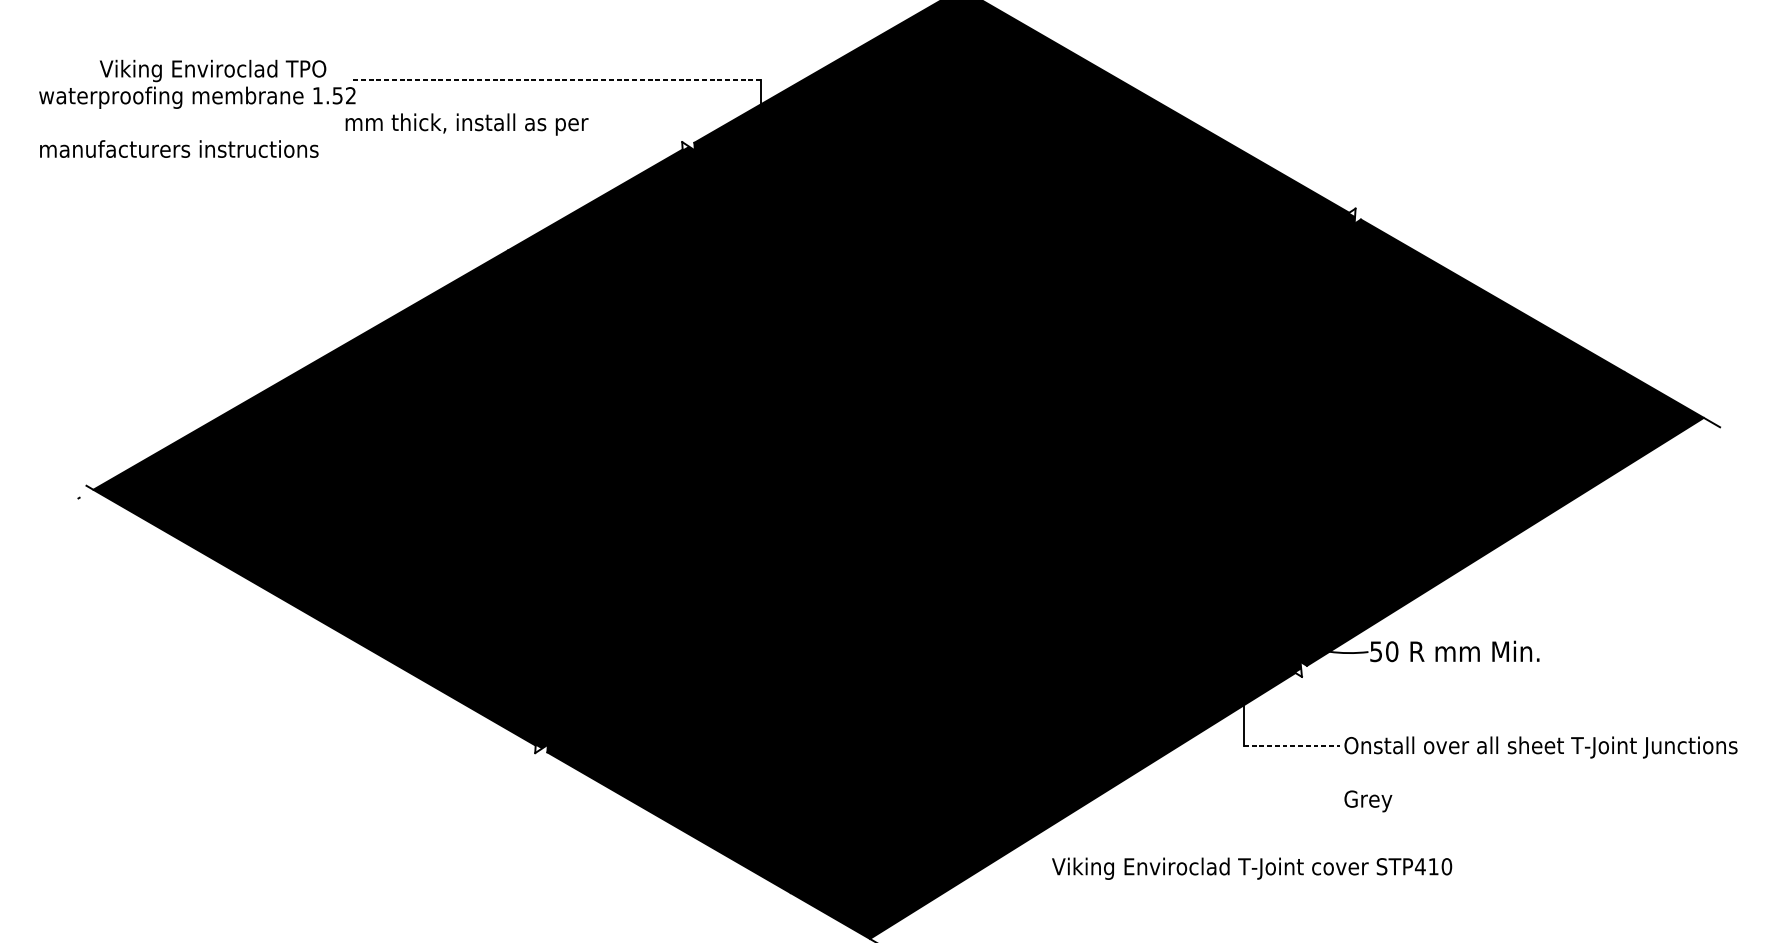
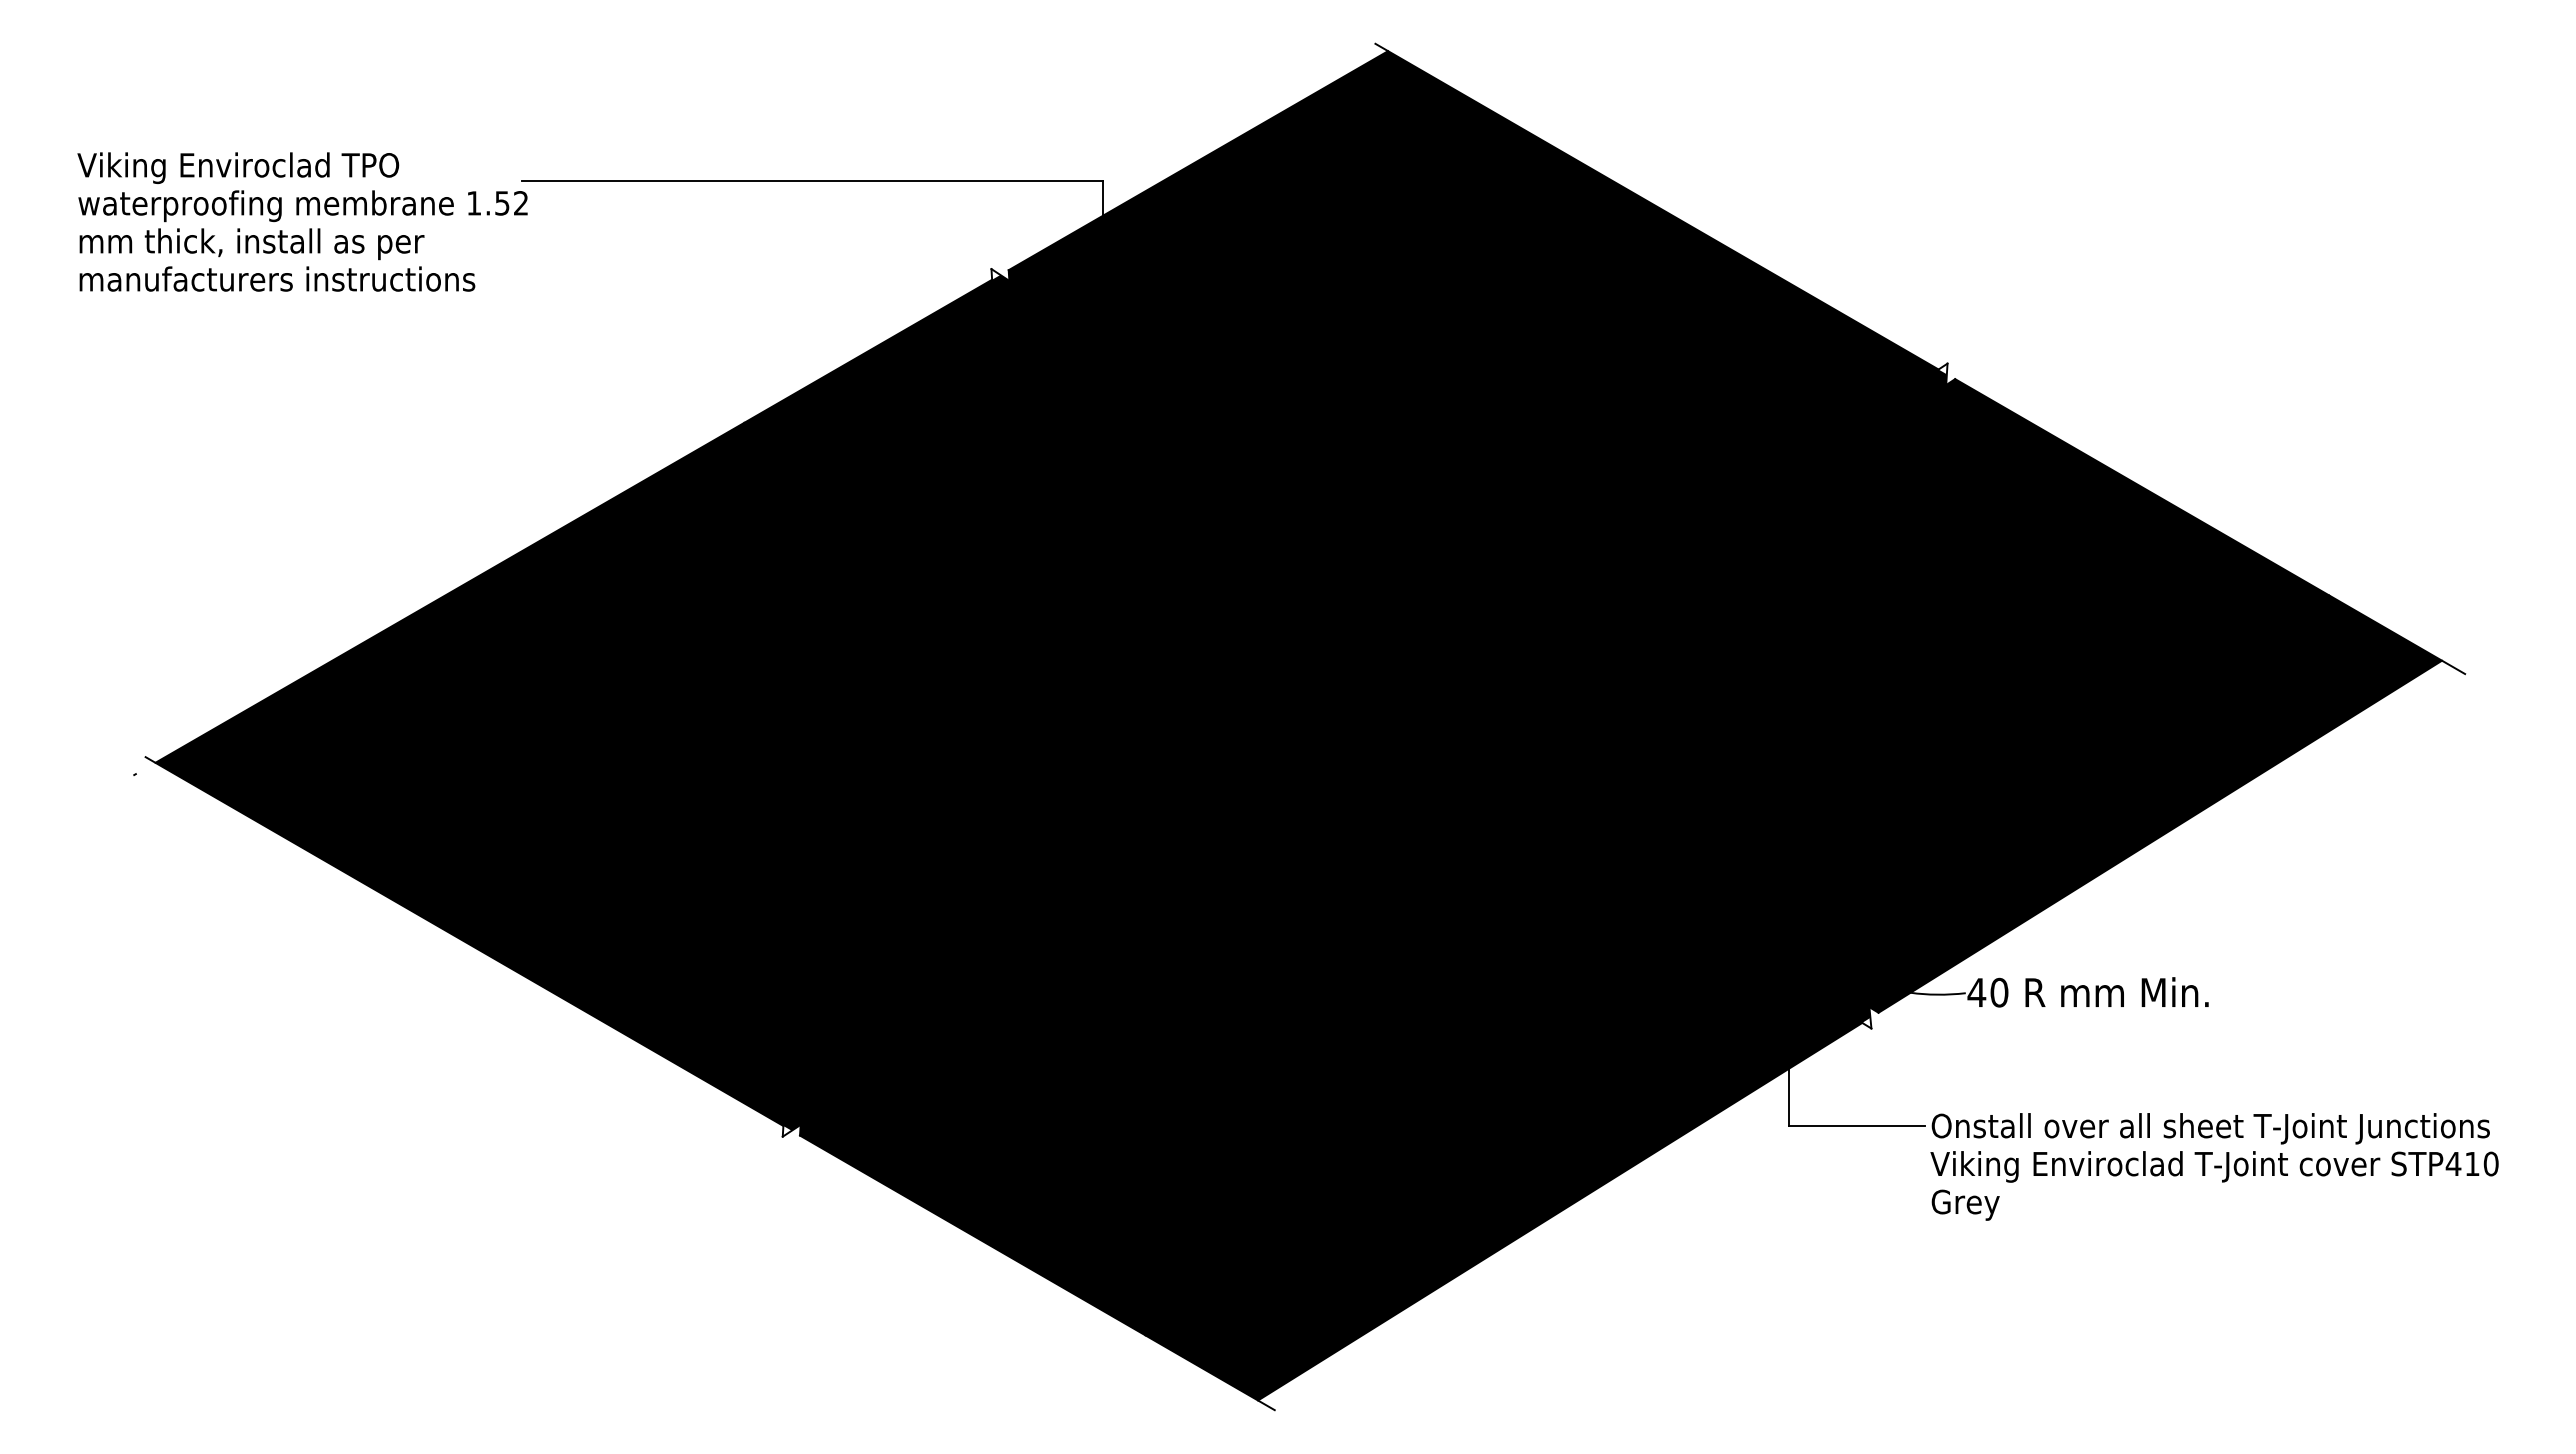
text: (213, 70) -> (238, 167), moved
line: (556, 79) -> (812, 180), dashed -> solid
text: (466, 124) -> (251, 244), moved
text: (1375, 651) -> (1976, 992), 50 -> 40
line: (1292, 745) -> (1857, 1126), dashed -> solid
text: (1252, 868) -> (2214, 1166), moved

